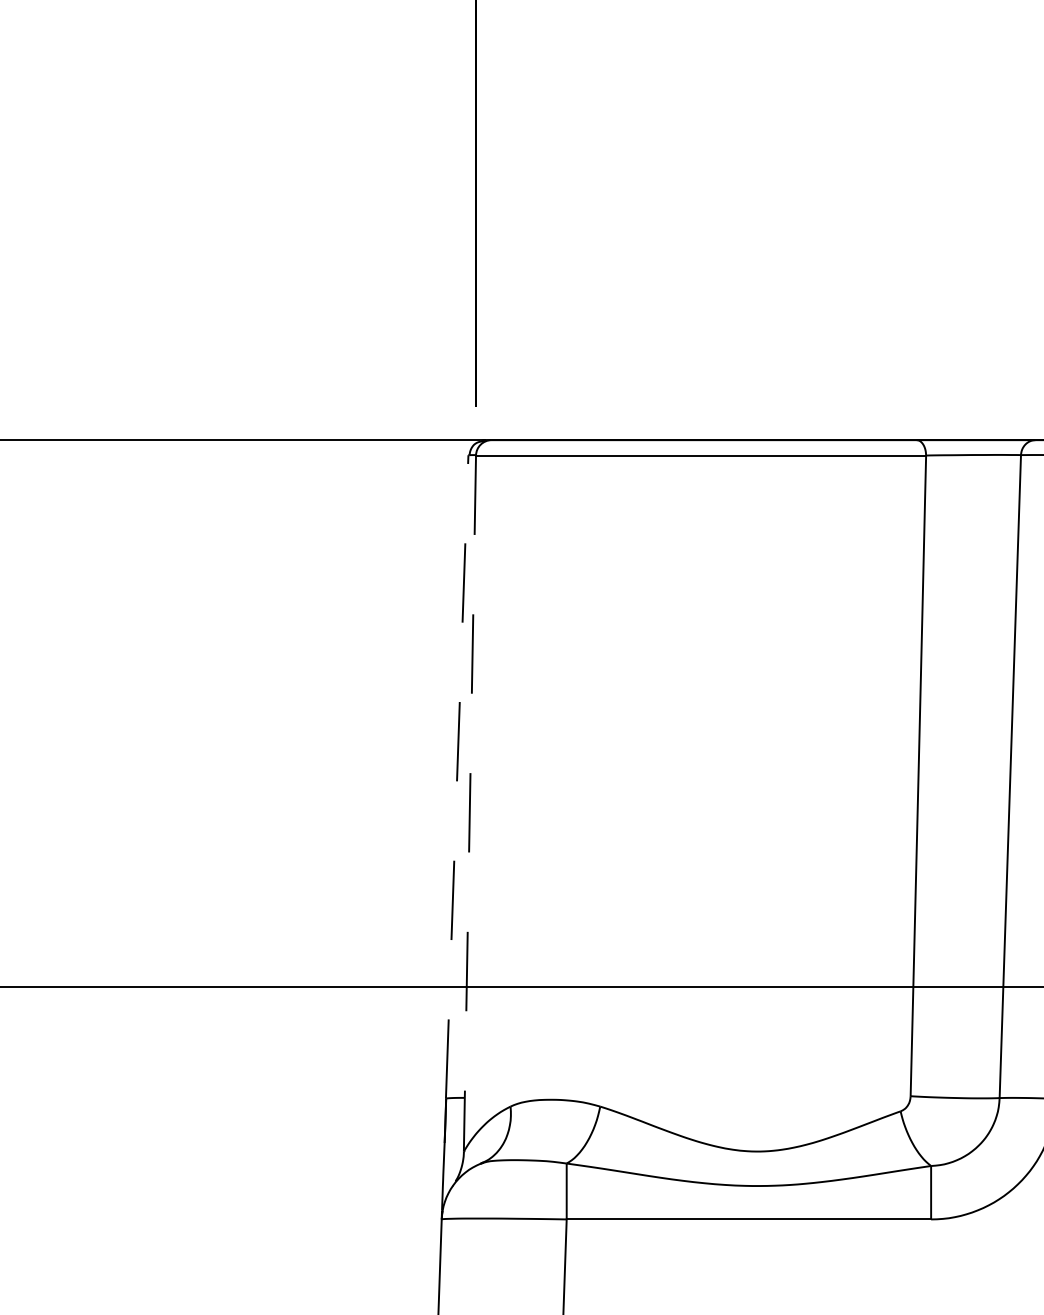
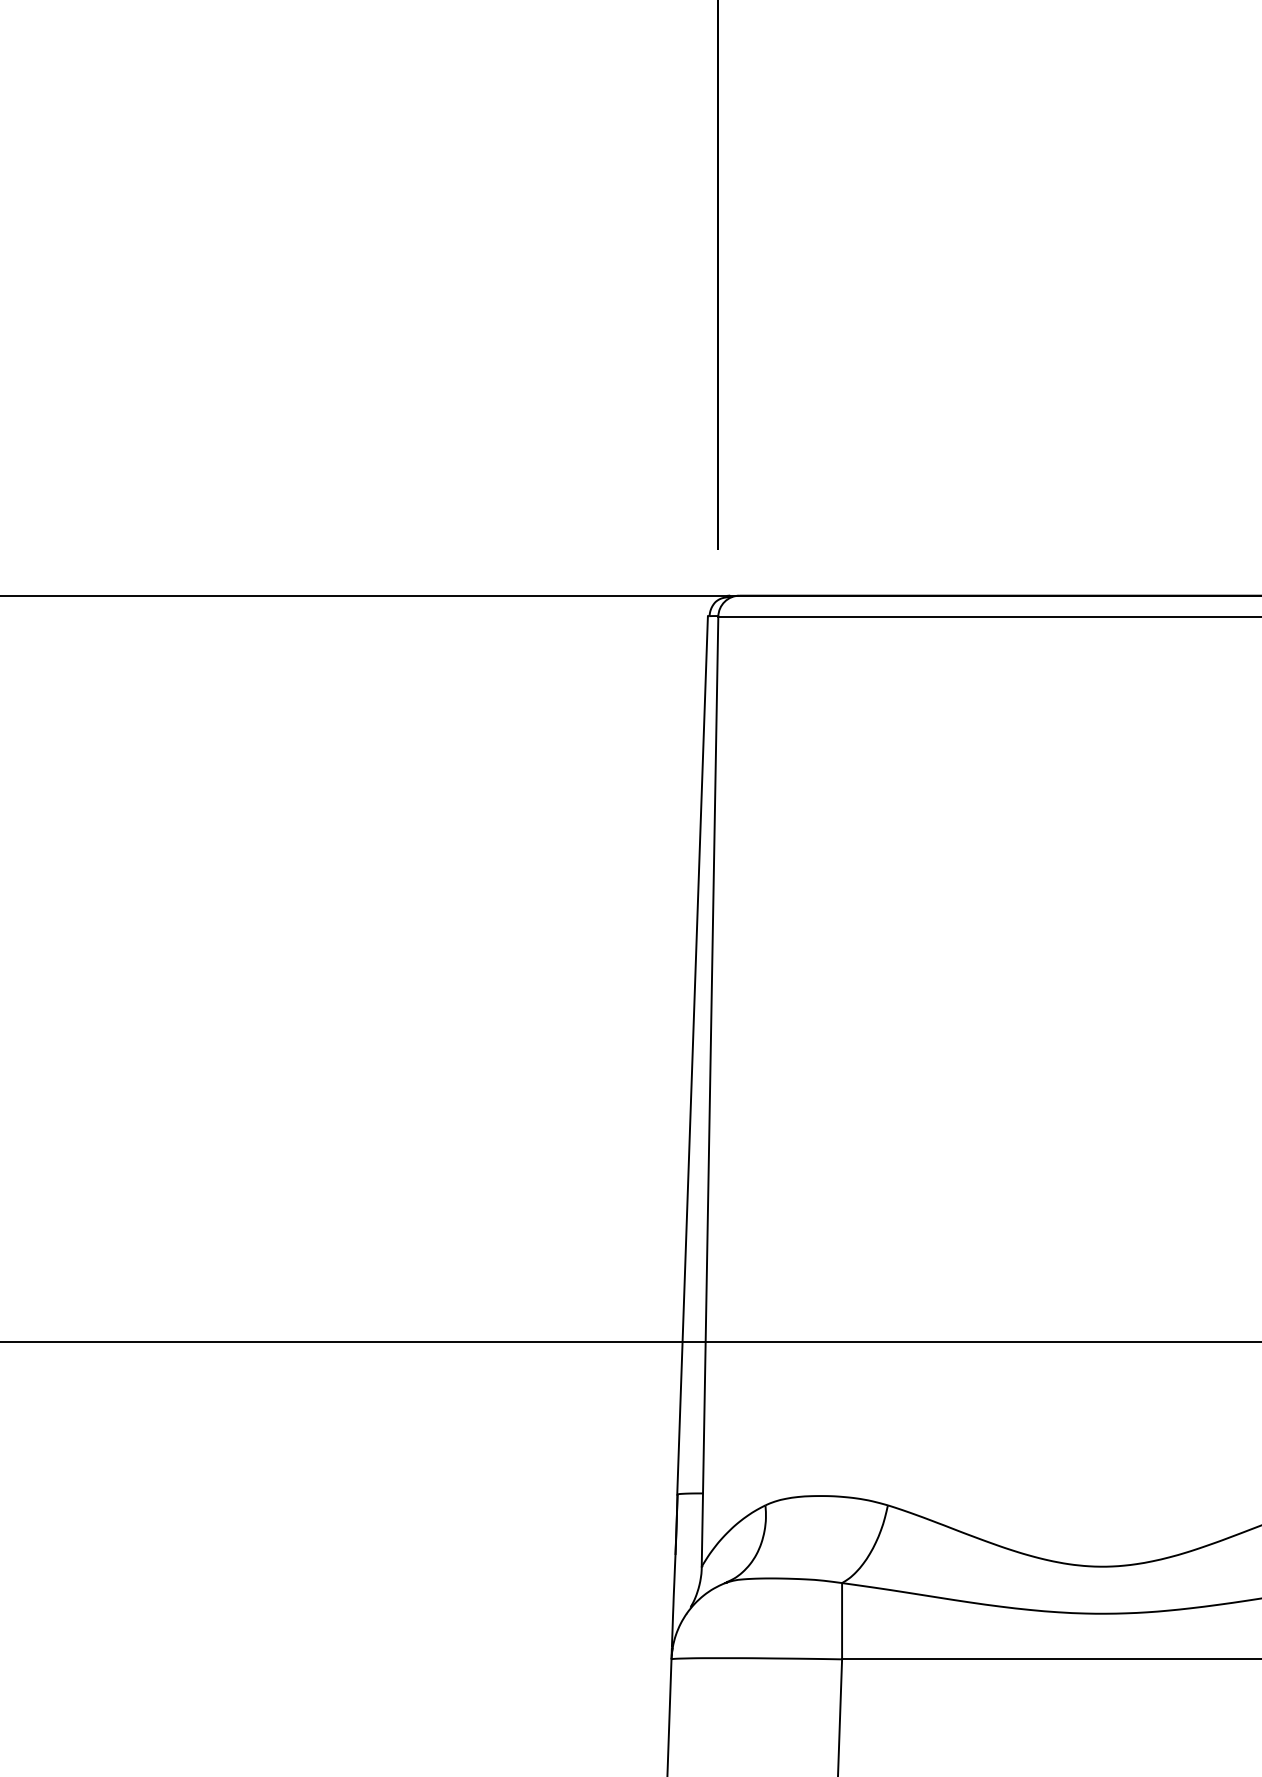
line: (457, 777) -> (693, 1056), dashed -> solid
line: (469, 803) -> (709, 1091), dashed -> solid

